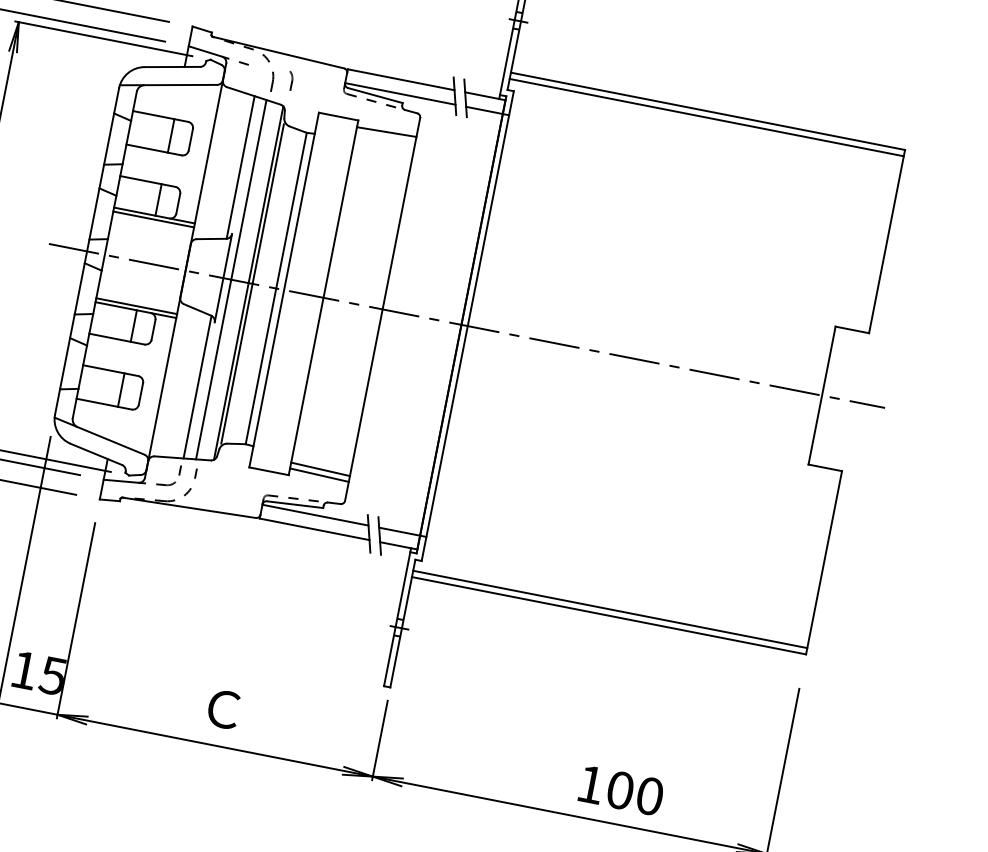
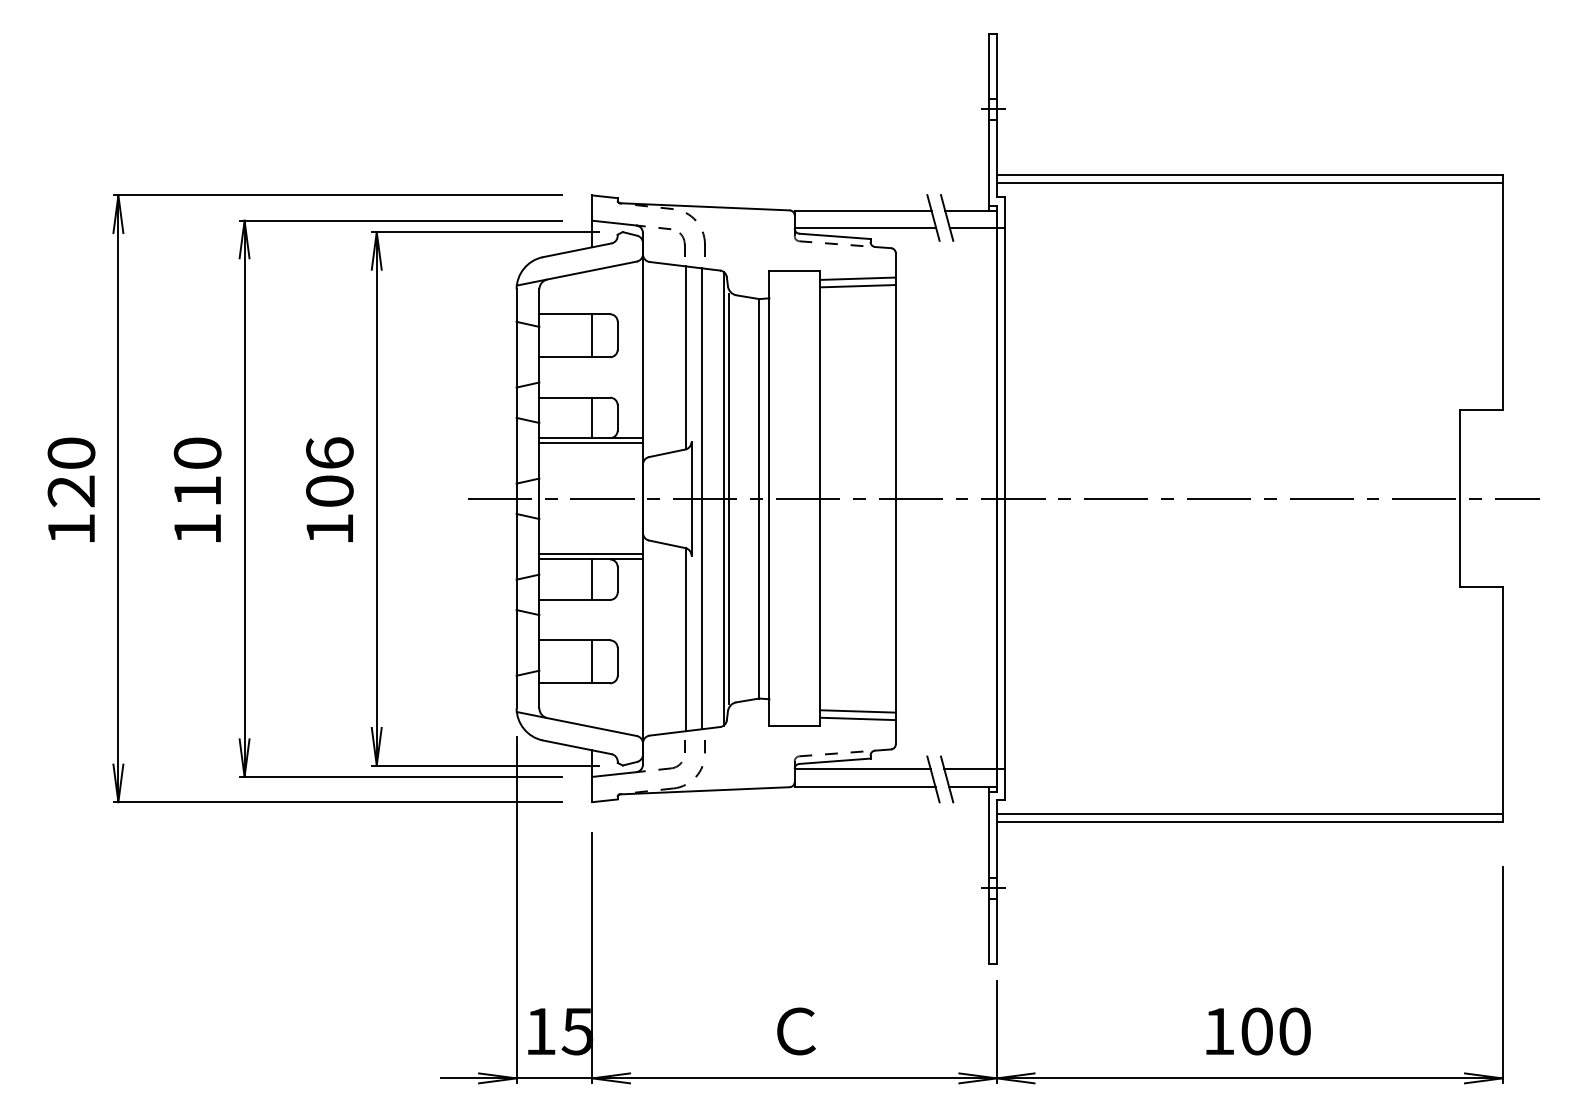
part: (290, 80) -> (682, 244), moved
line: (385, 138) -> (857, 286), added
text: (621, 790) -> (1258, 1031), moved

